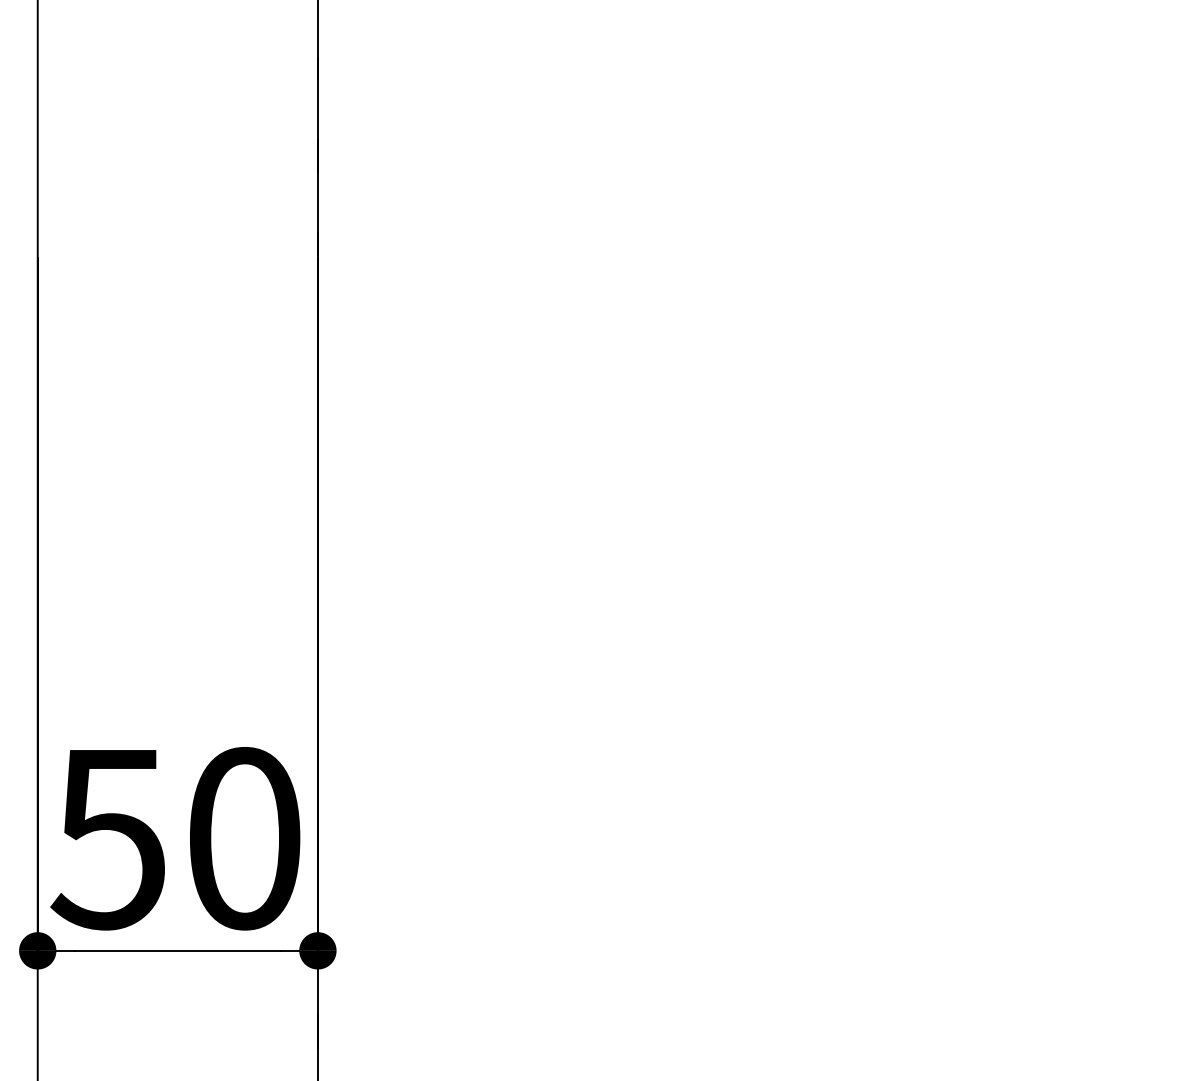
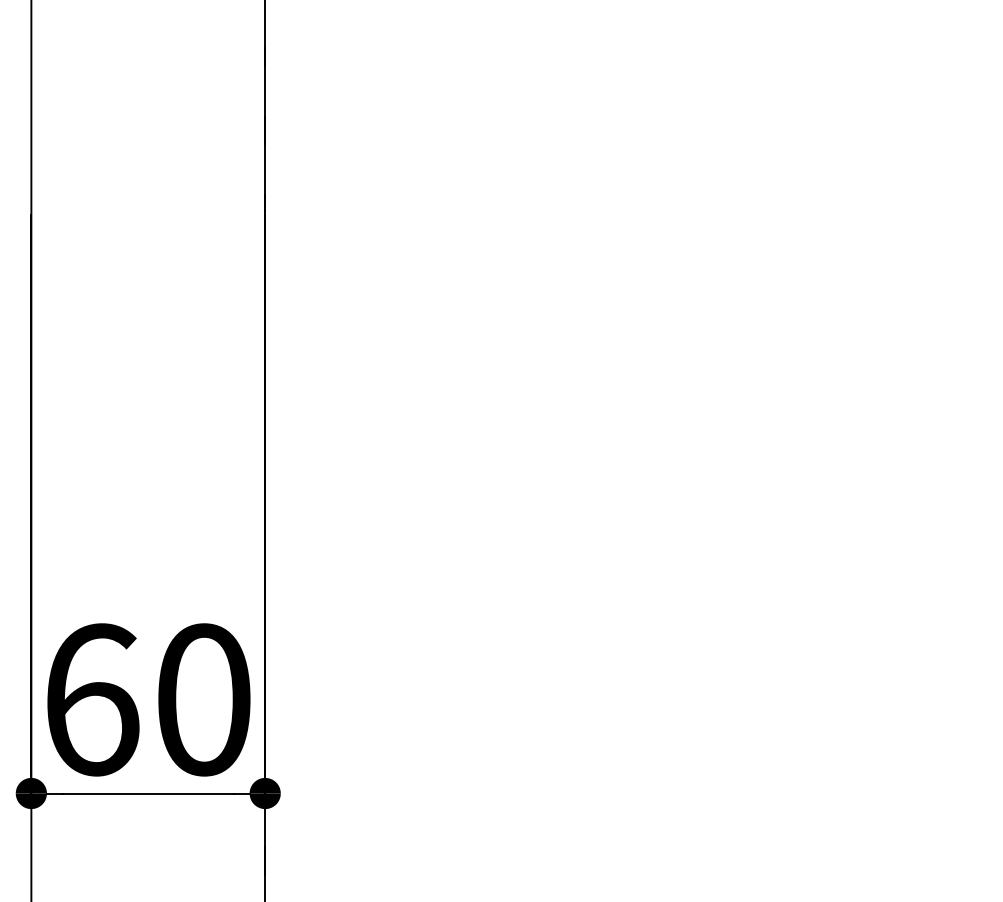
text: (108, 838) -> (90, 699), 50 -> 60

